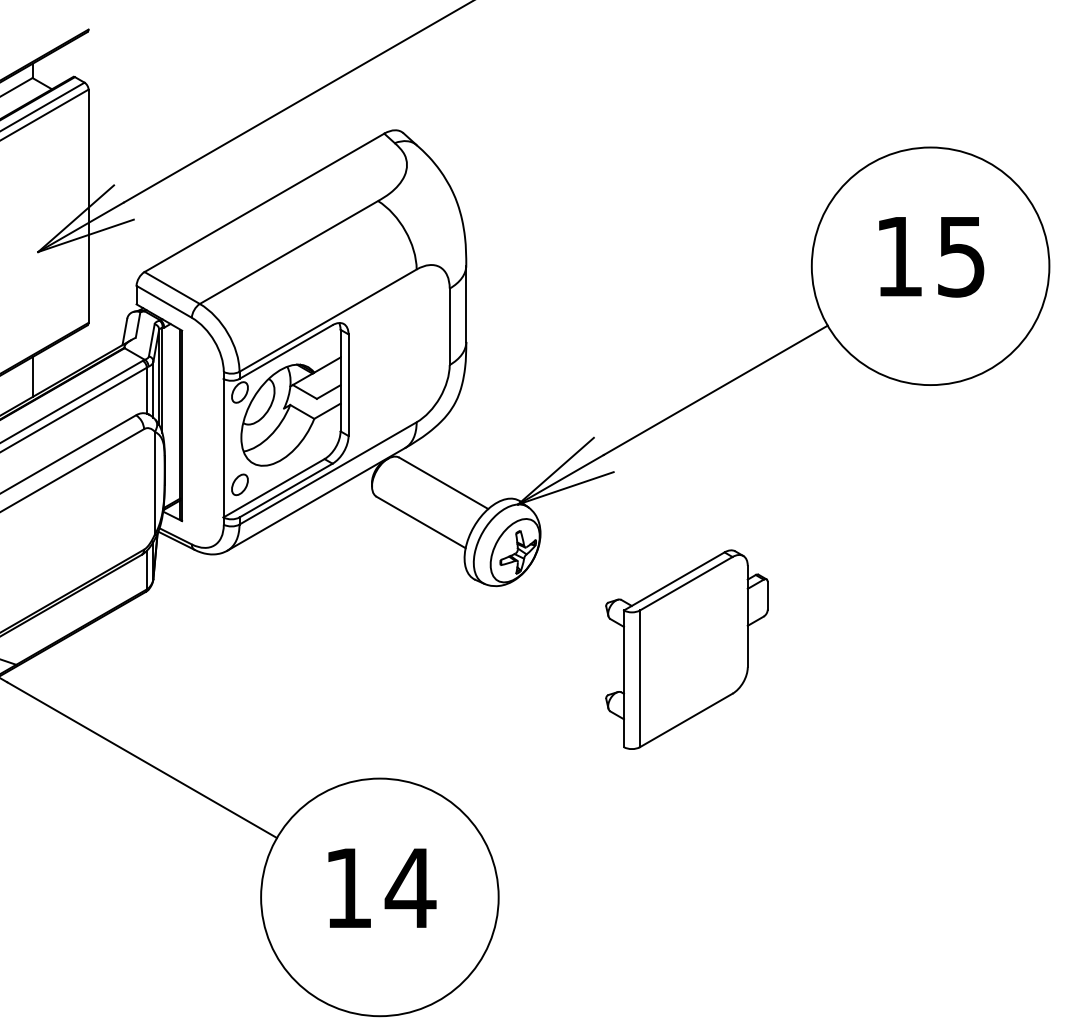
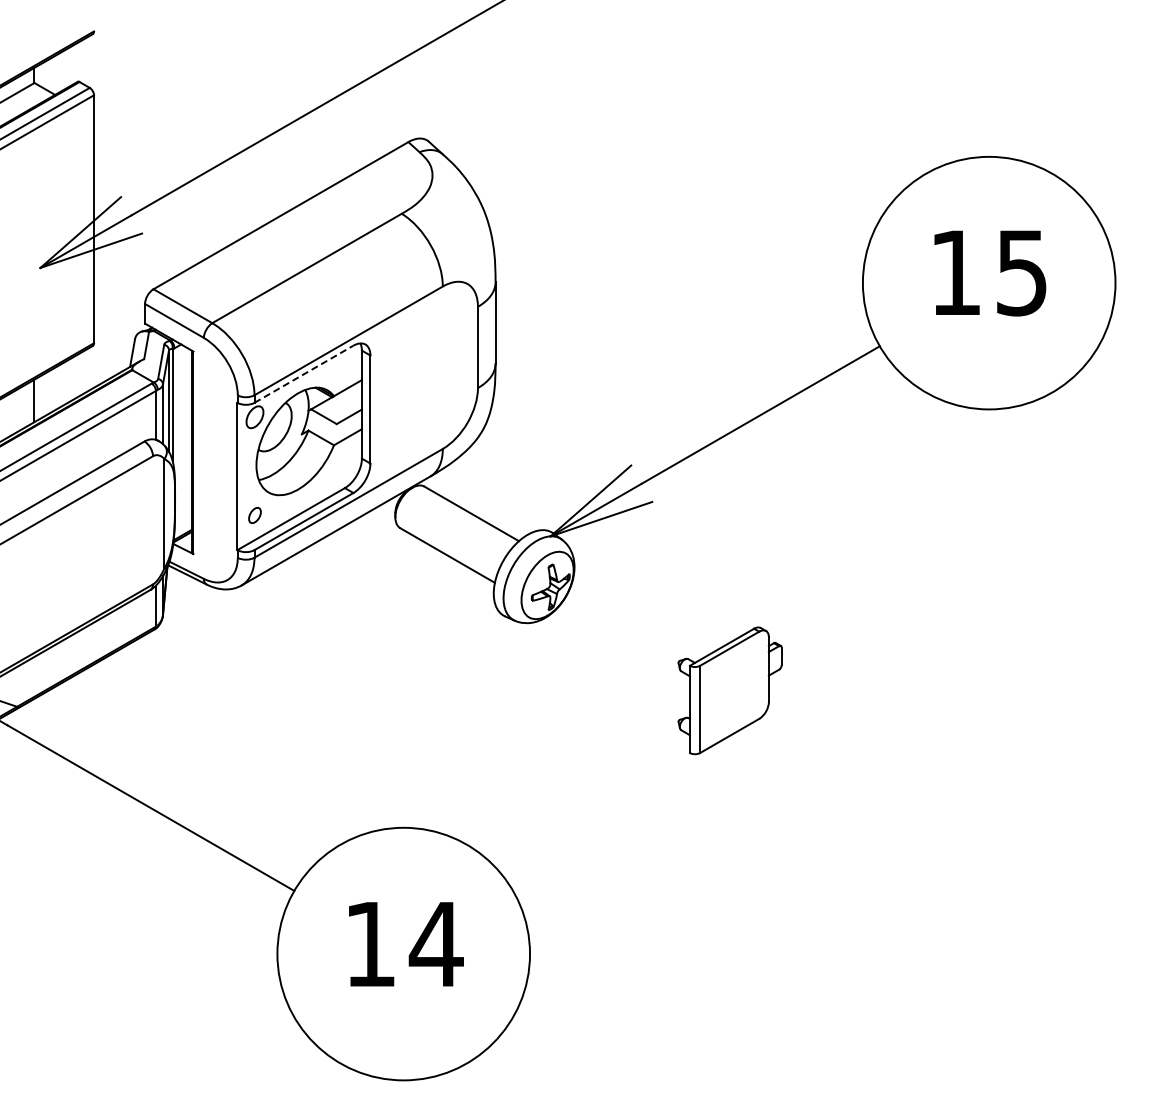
line: (286, 352) -> (304, 374), solid -> dashed
part: (239, 484) -> (254, 515), size x0.7
part: (686, 649) -> (729, 690), size x0.6

